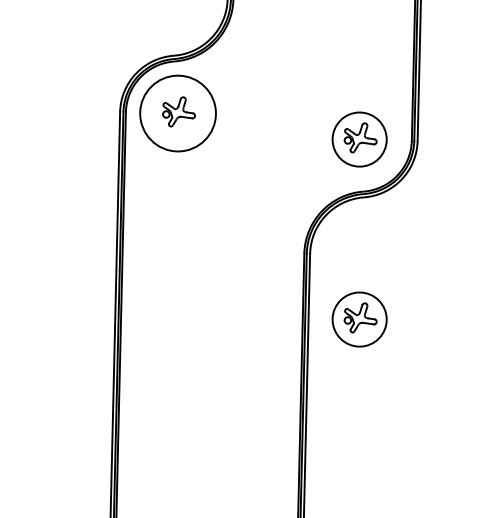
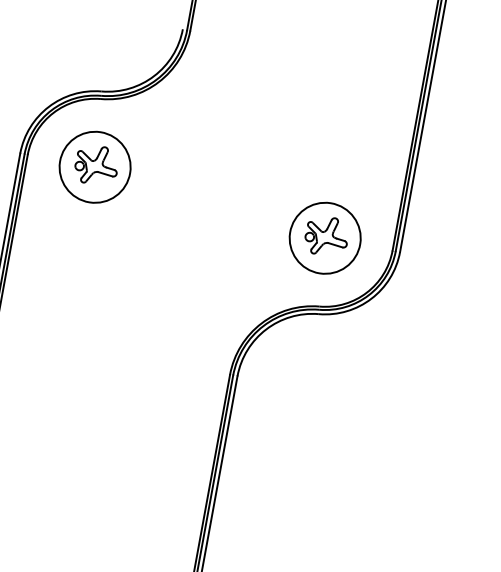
circle: (178, 113) -> (95, 167), size x0.71
part: (359, 319) -> (288, 471), removed

